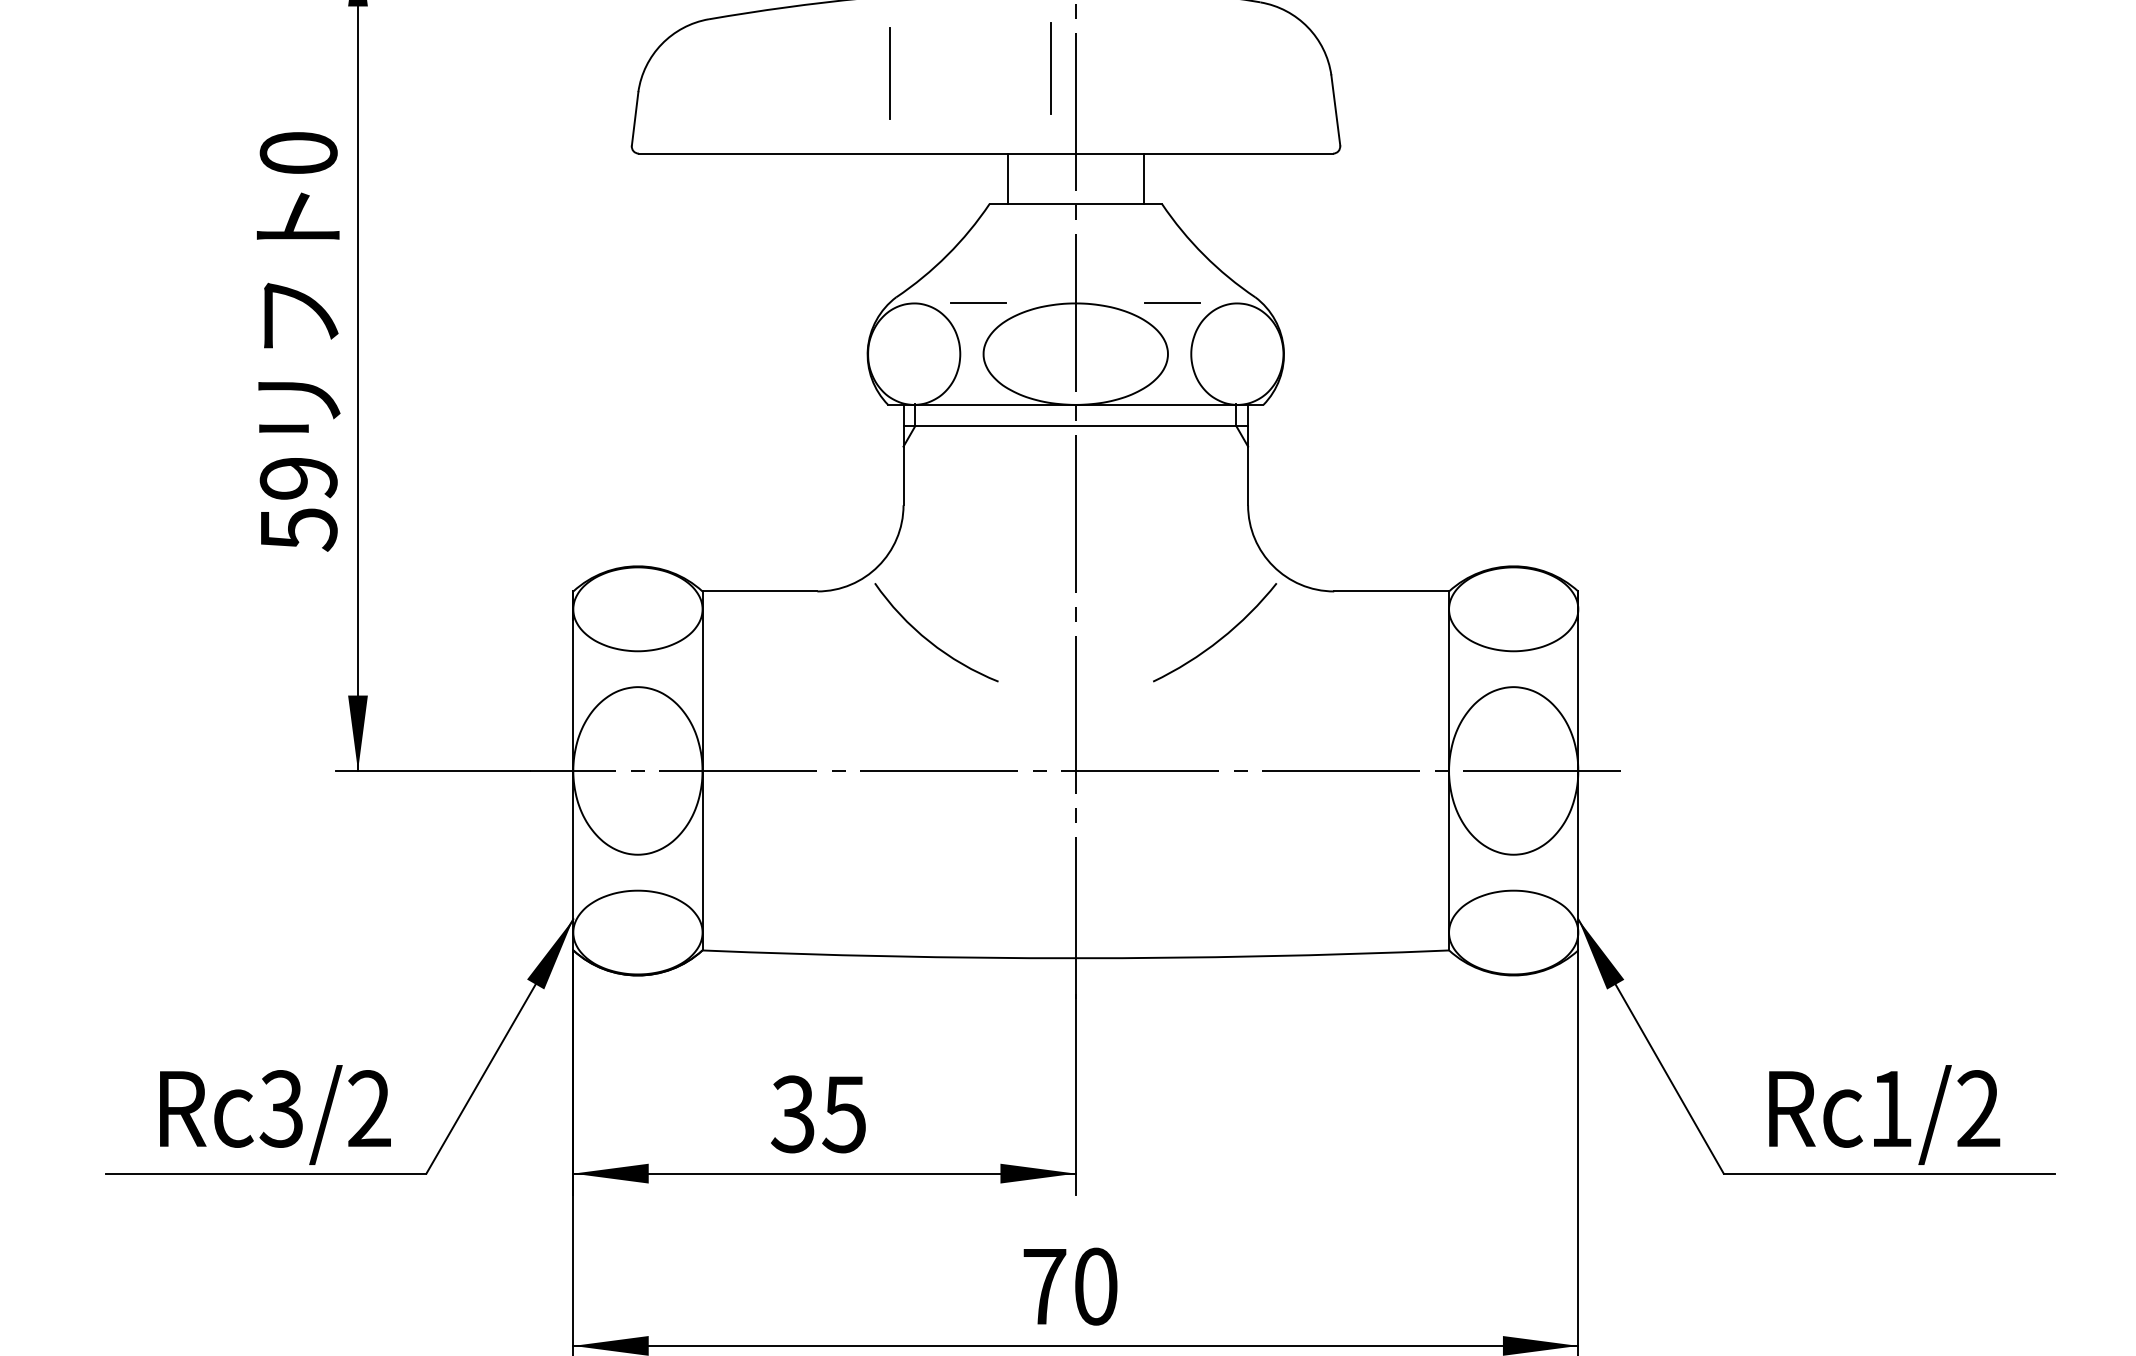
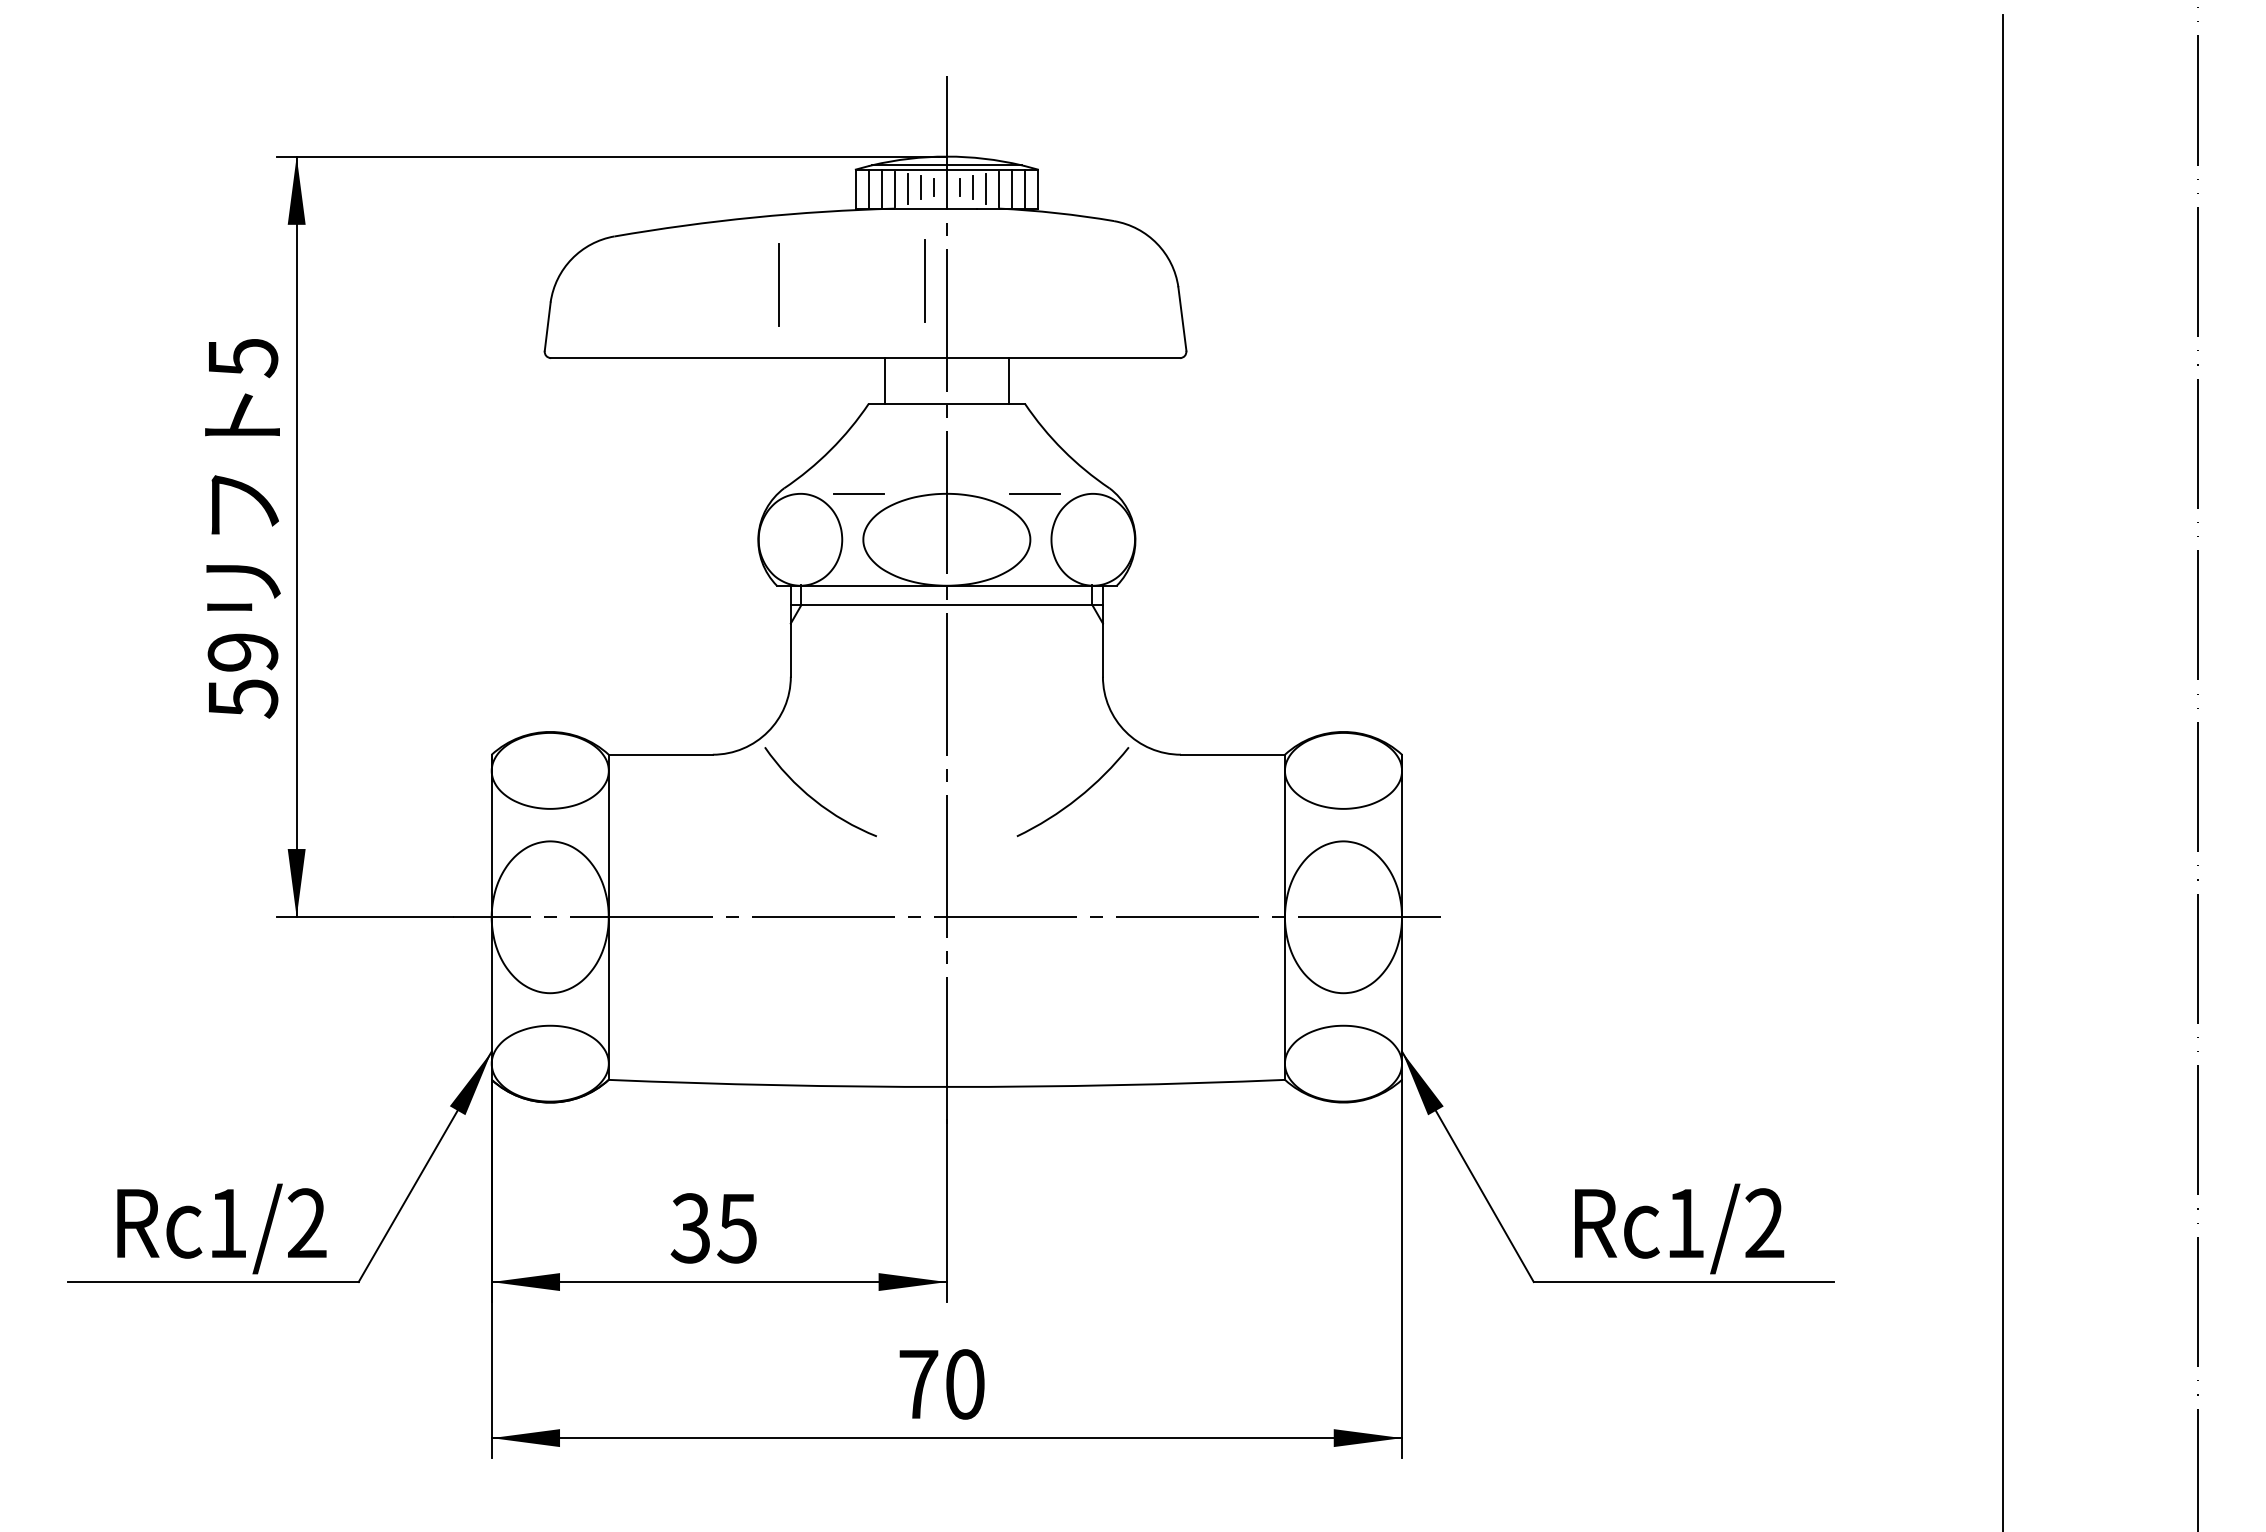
text: (298, 154) -> (242, 358), 0 -> 5
text: (280, 1108) -> (226, 1223), Rc3/2 -> Rc1/2

